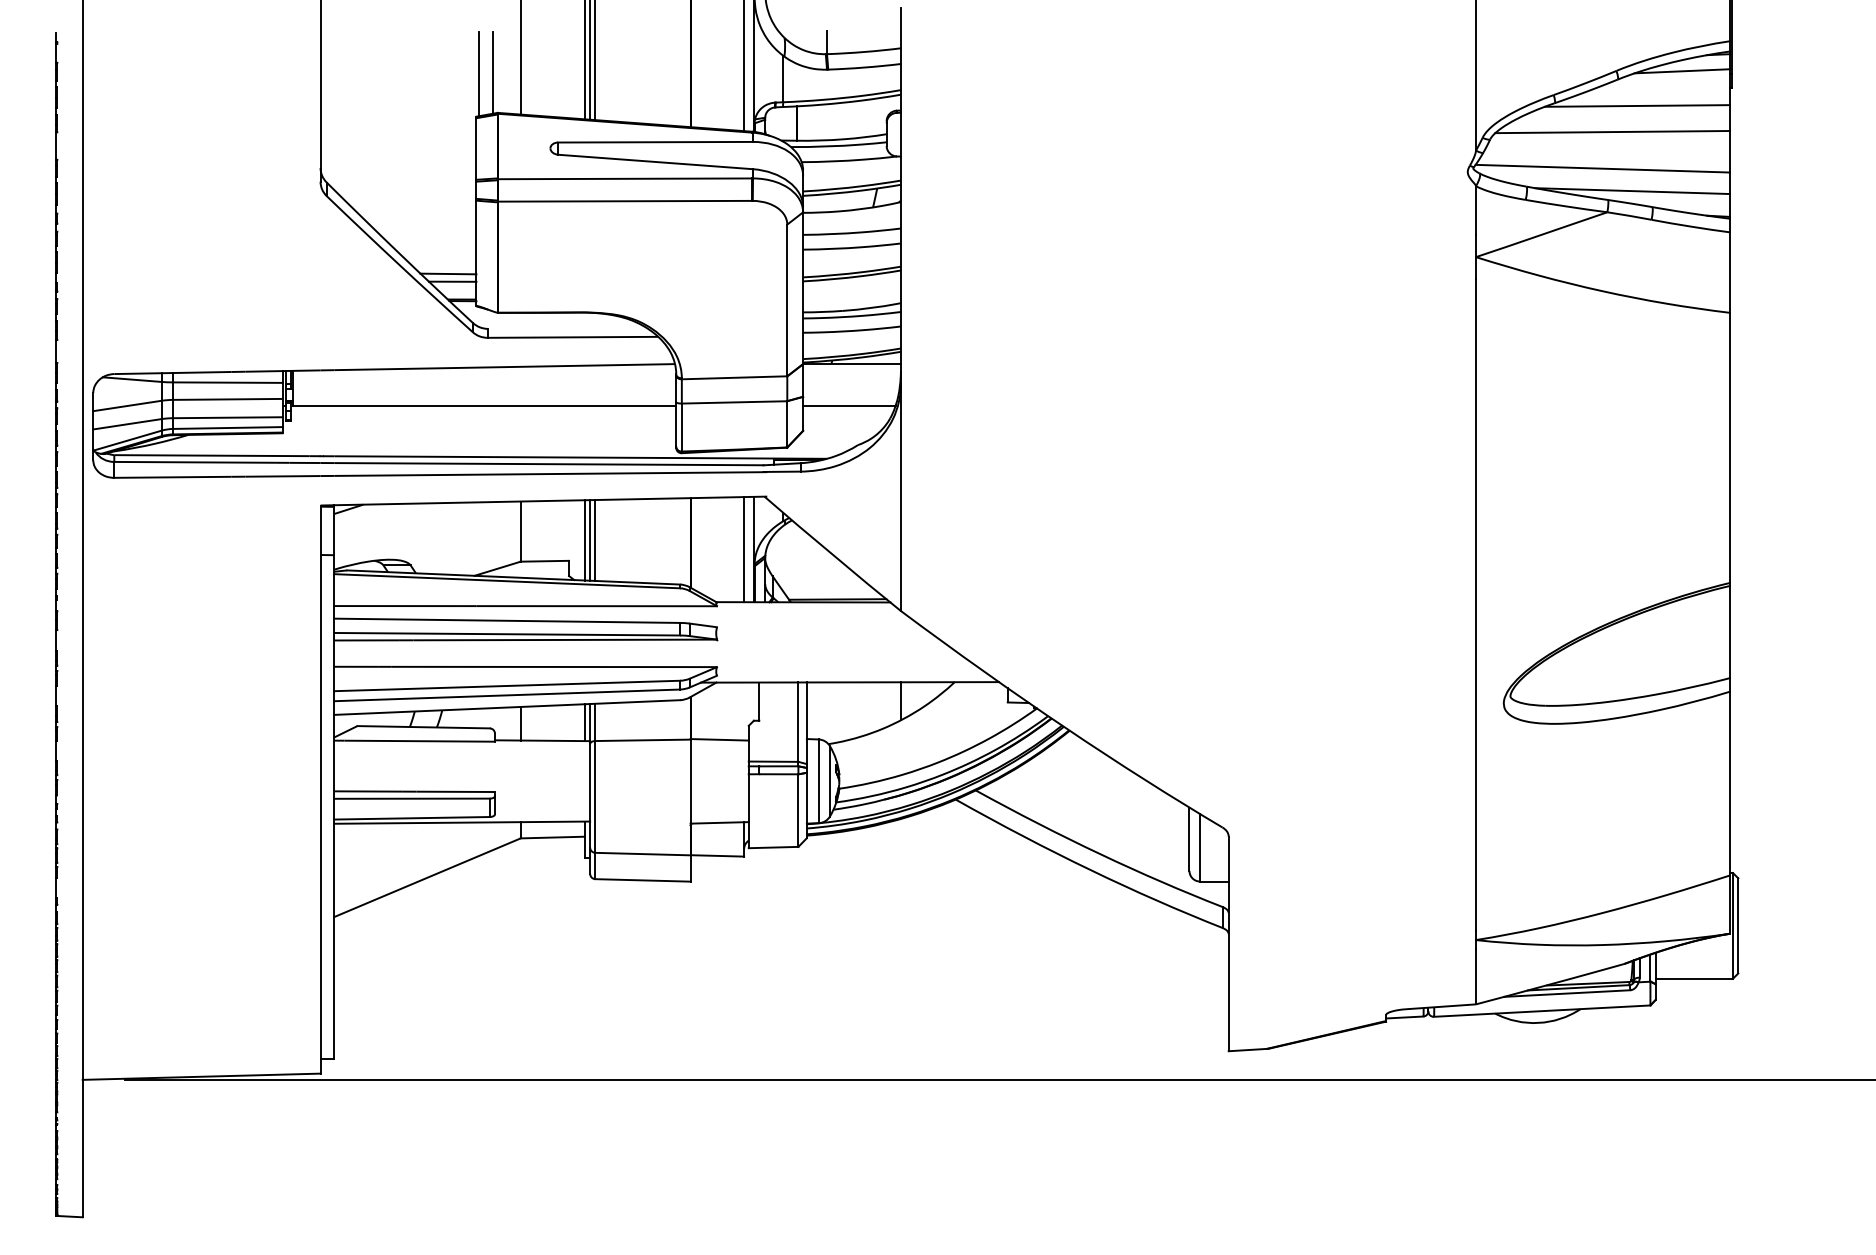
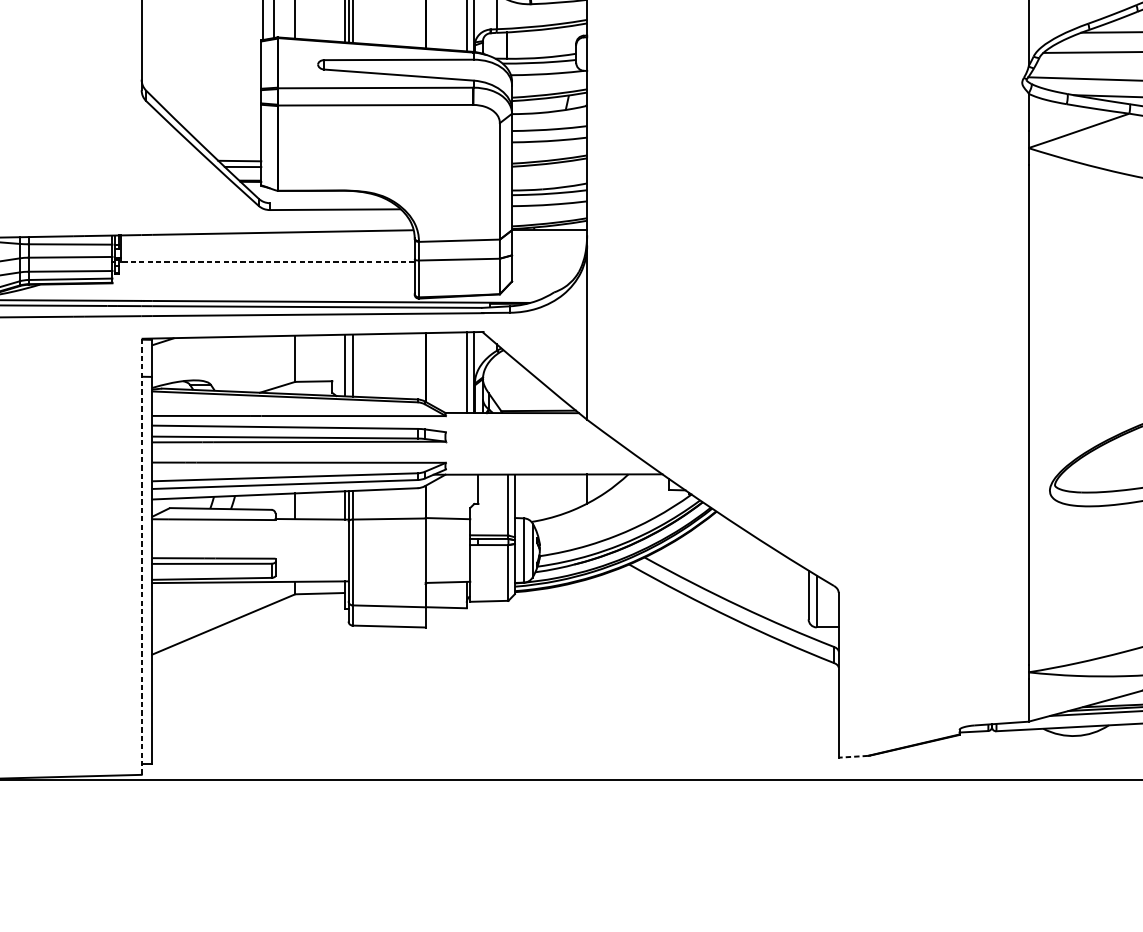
line: (484, 405) -> (267, 262), solid -> dashed
line: (849, 405) -> (547, 262), removed
line: (590, 540) -> (348, 365), removed
line: (320, 790) -> (141, 557), solid -> dashed
line: (1247, 1050) -> (853, 757), solid -> dashed

